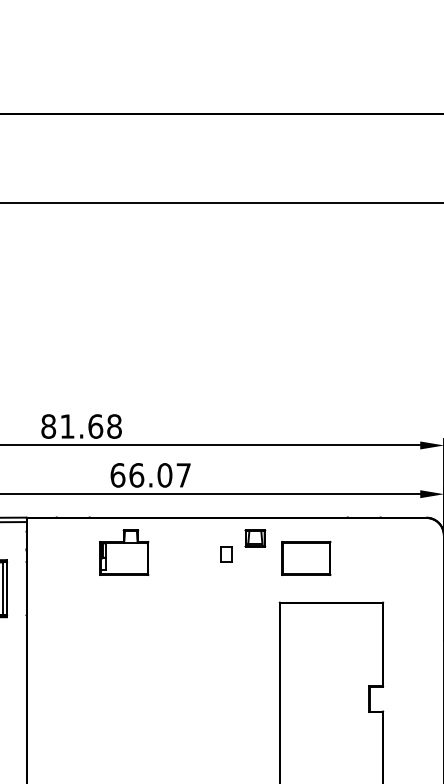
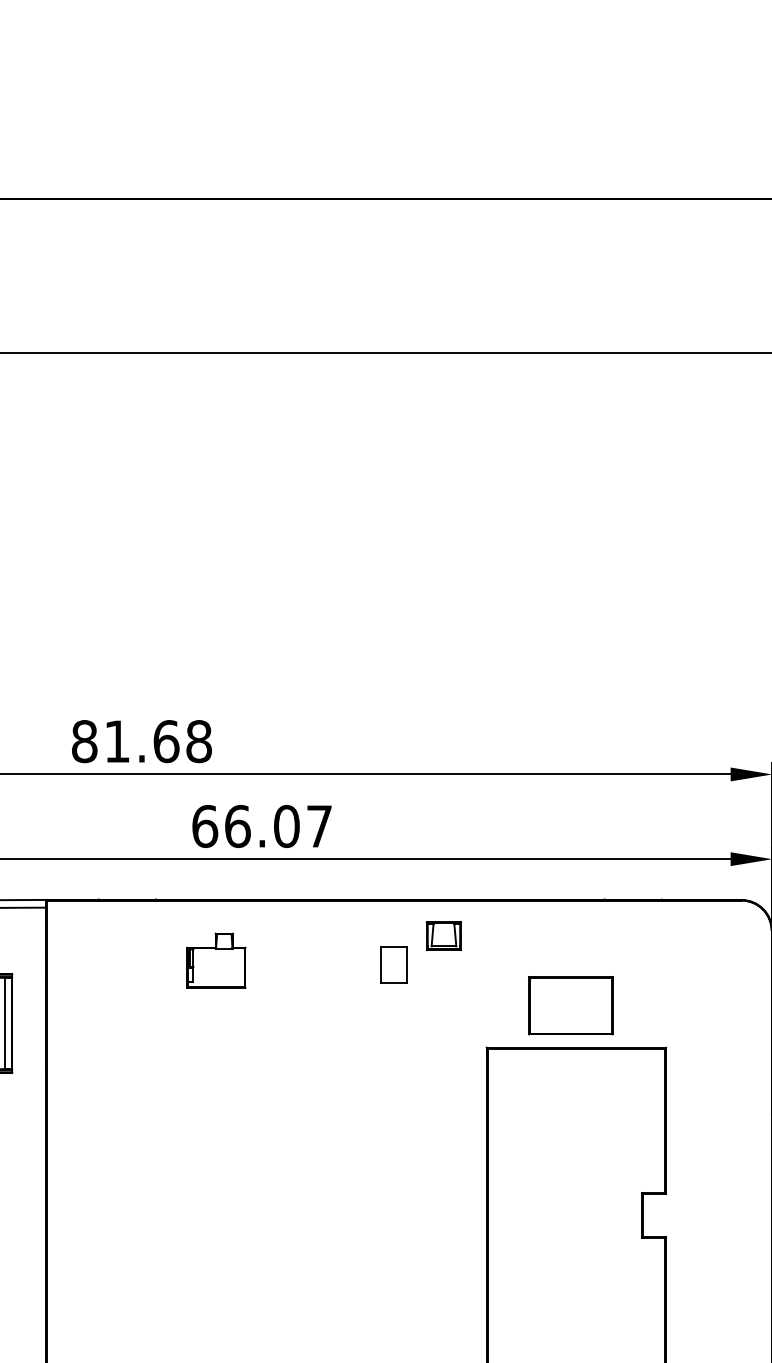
part: (124, 552) -> (216, 960), size x0.7
part: (226, 554) -> (393, 964), size x1.4
part: (306, 558) -> (571, 1005), moved

